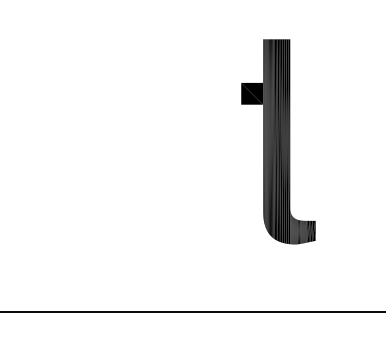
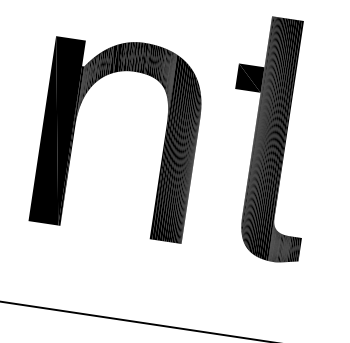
part: (112, 158) -> (74, 129), added

